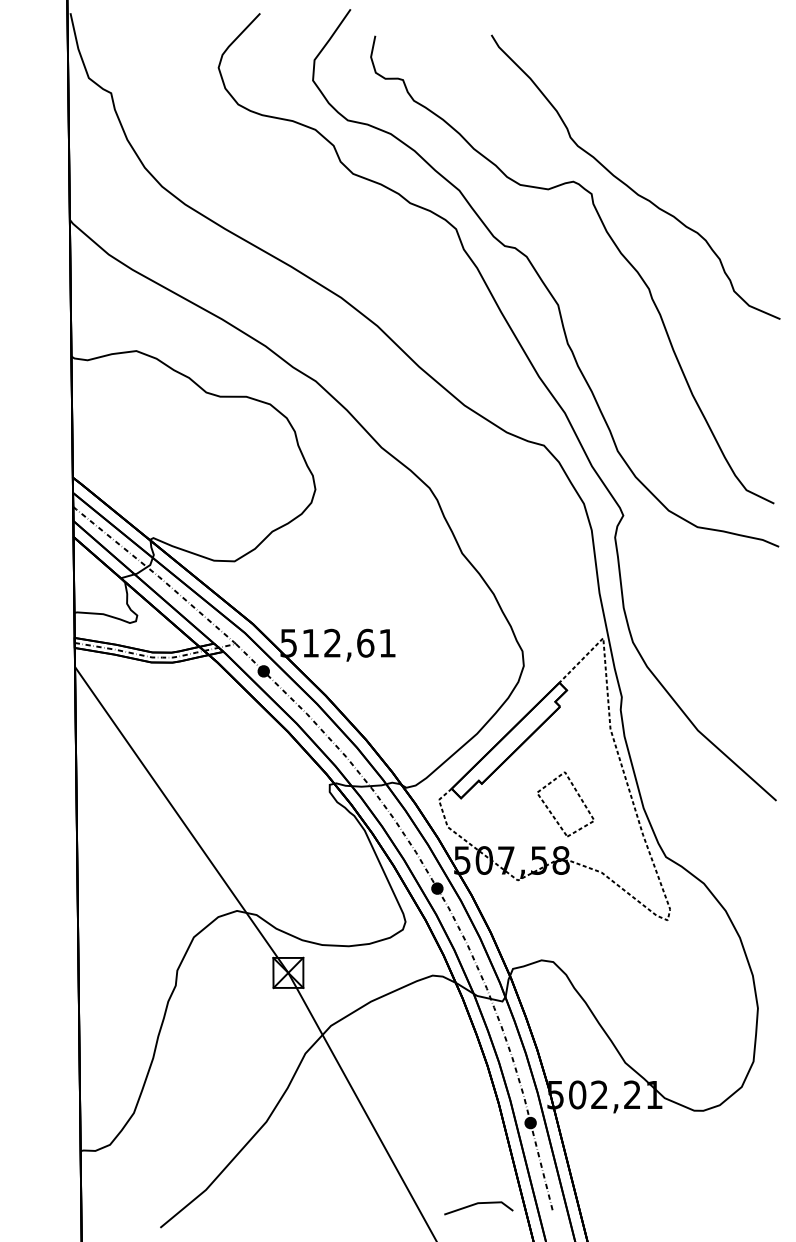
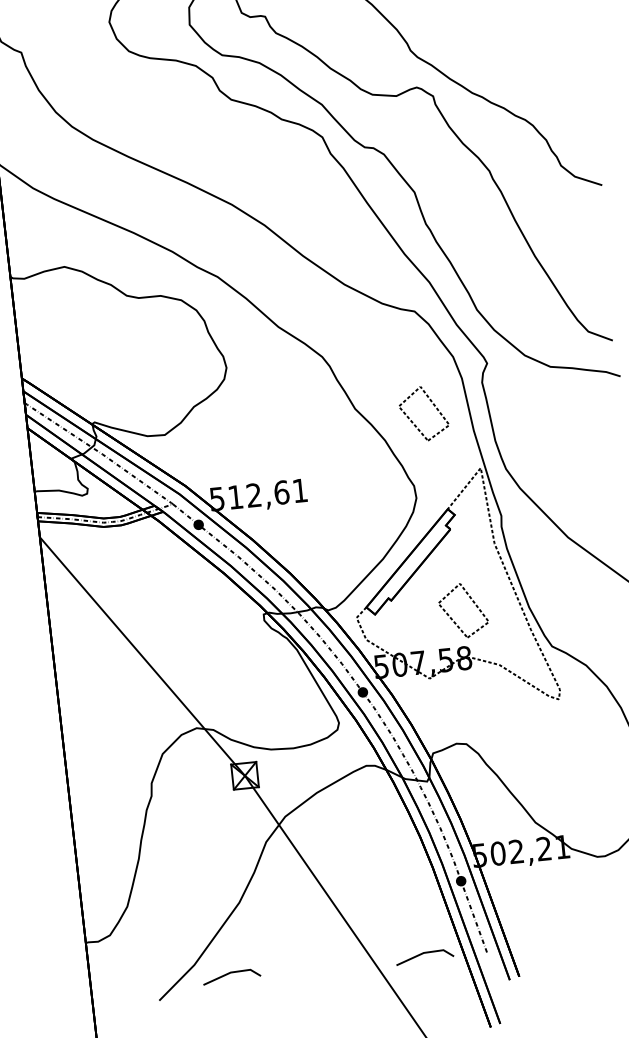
part: (555, 559) -> (433, 406), added
line: (248, 1204) -> (231, 973), added

